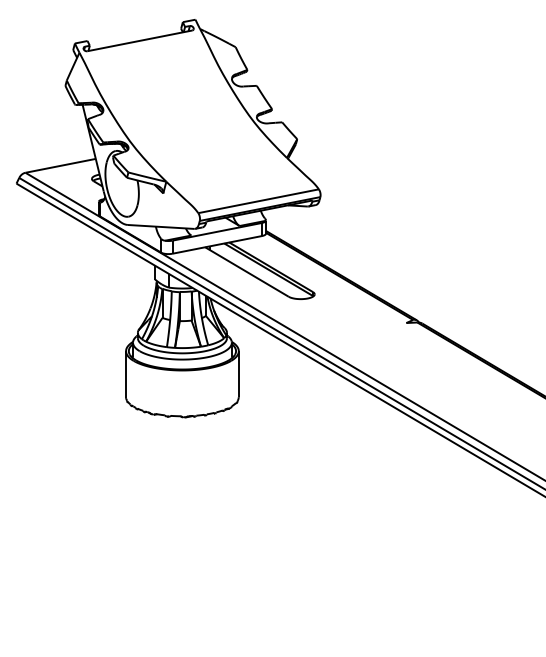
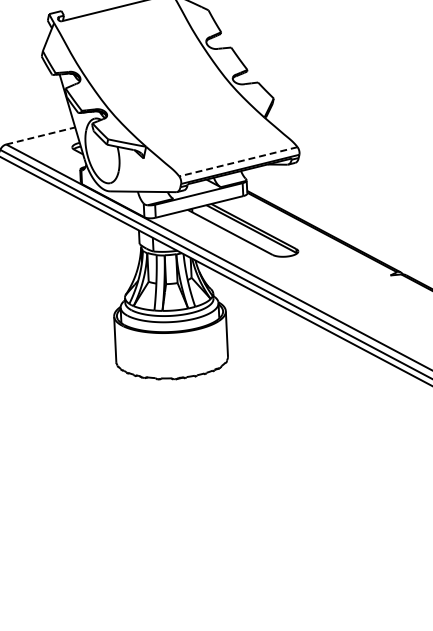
line: (60, 165) -> (40, 135), solid -> dashed
line: (258, 201) -> (238, 162), solid -> dashed

